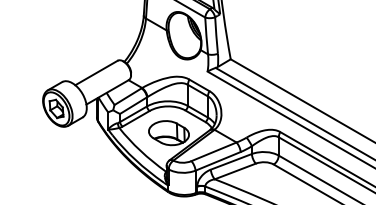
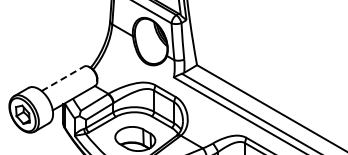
line: (96, 72) -> (62, 78), solid -> dashed

